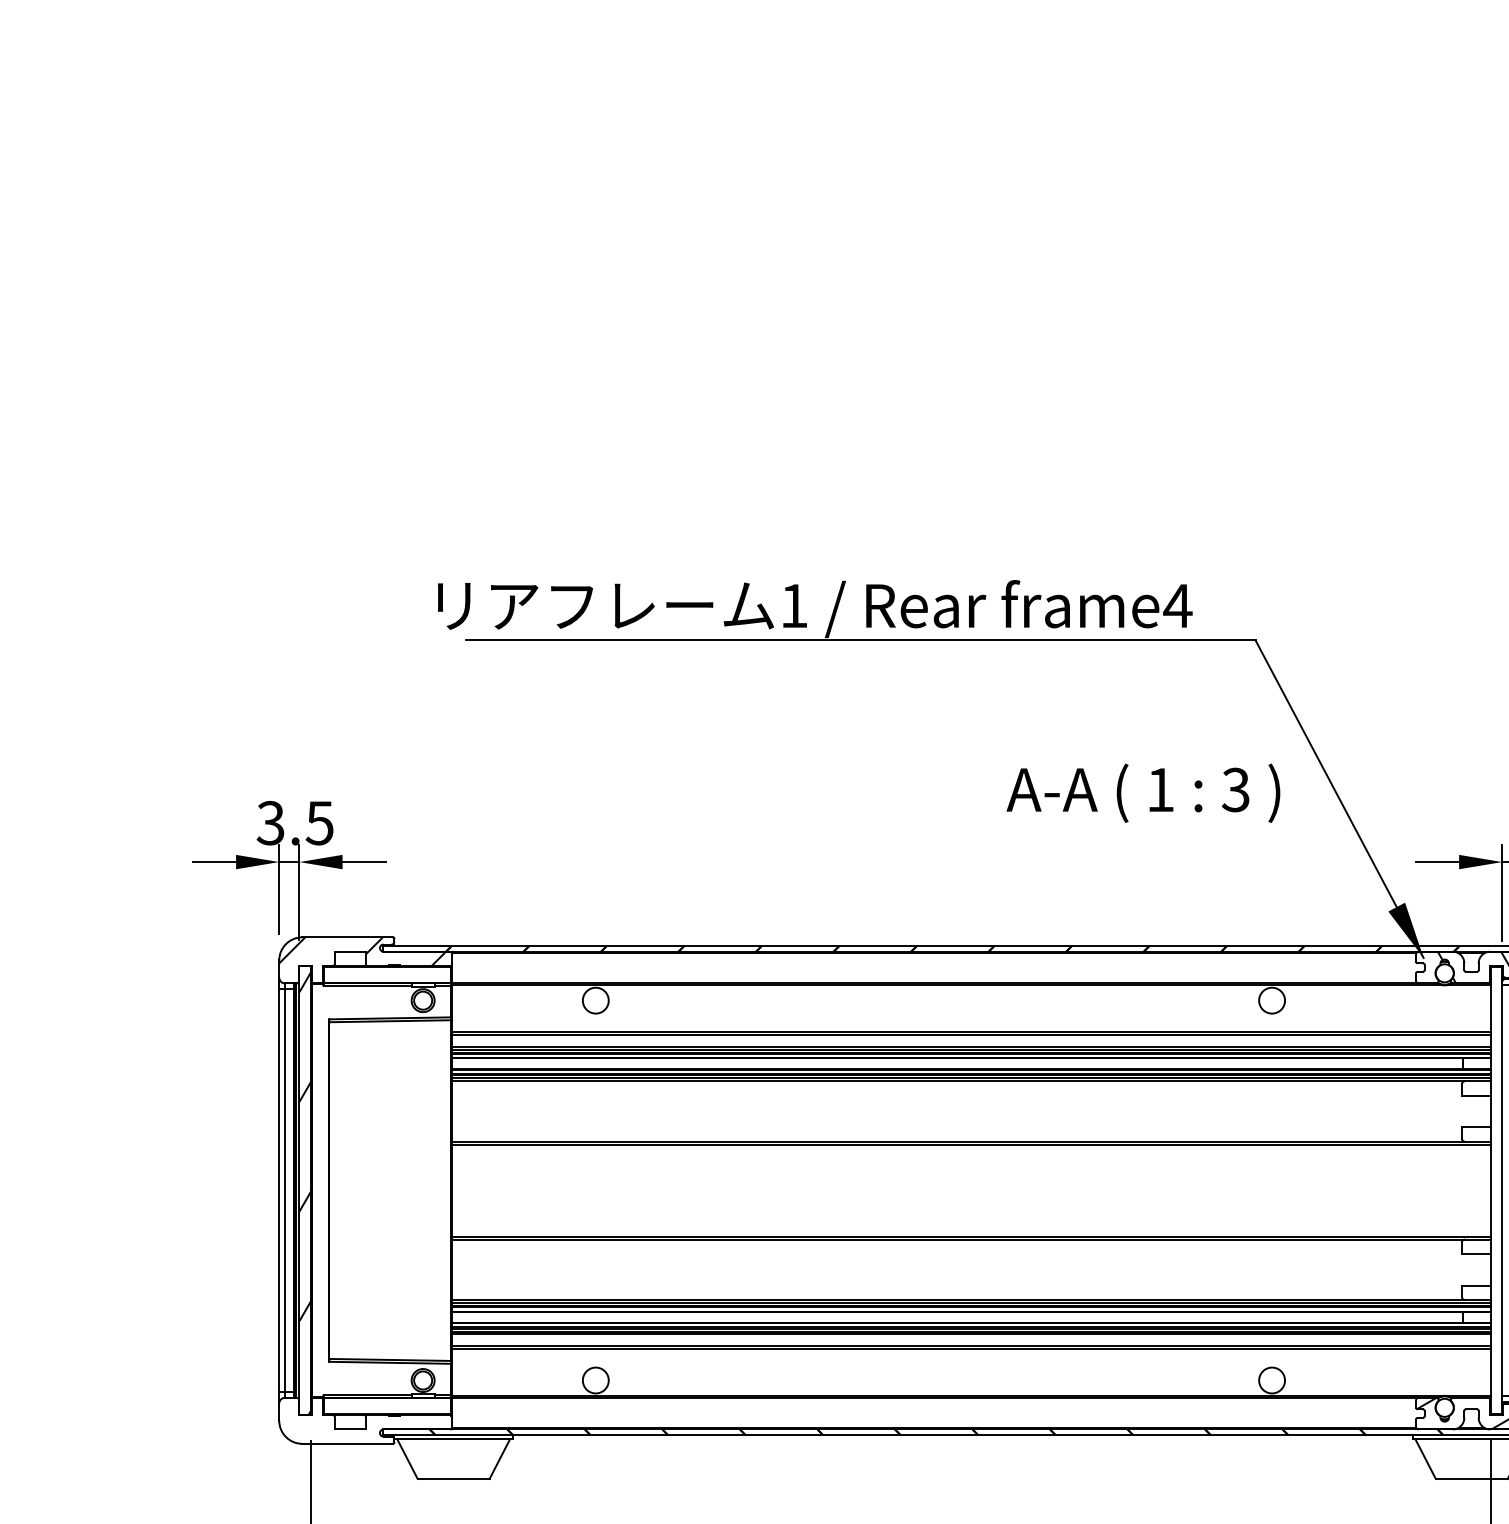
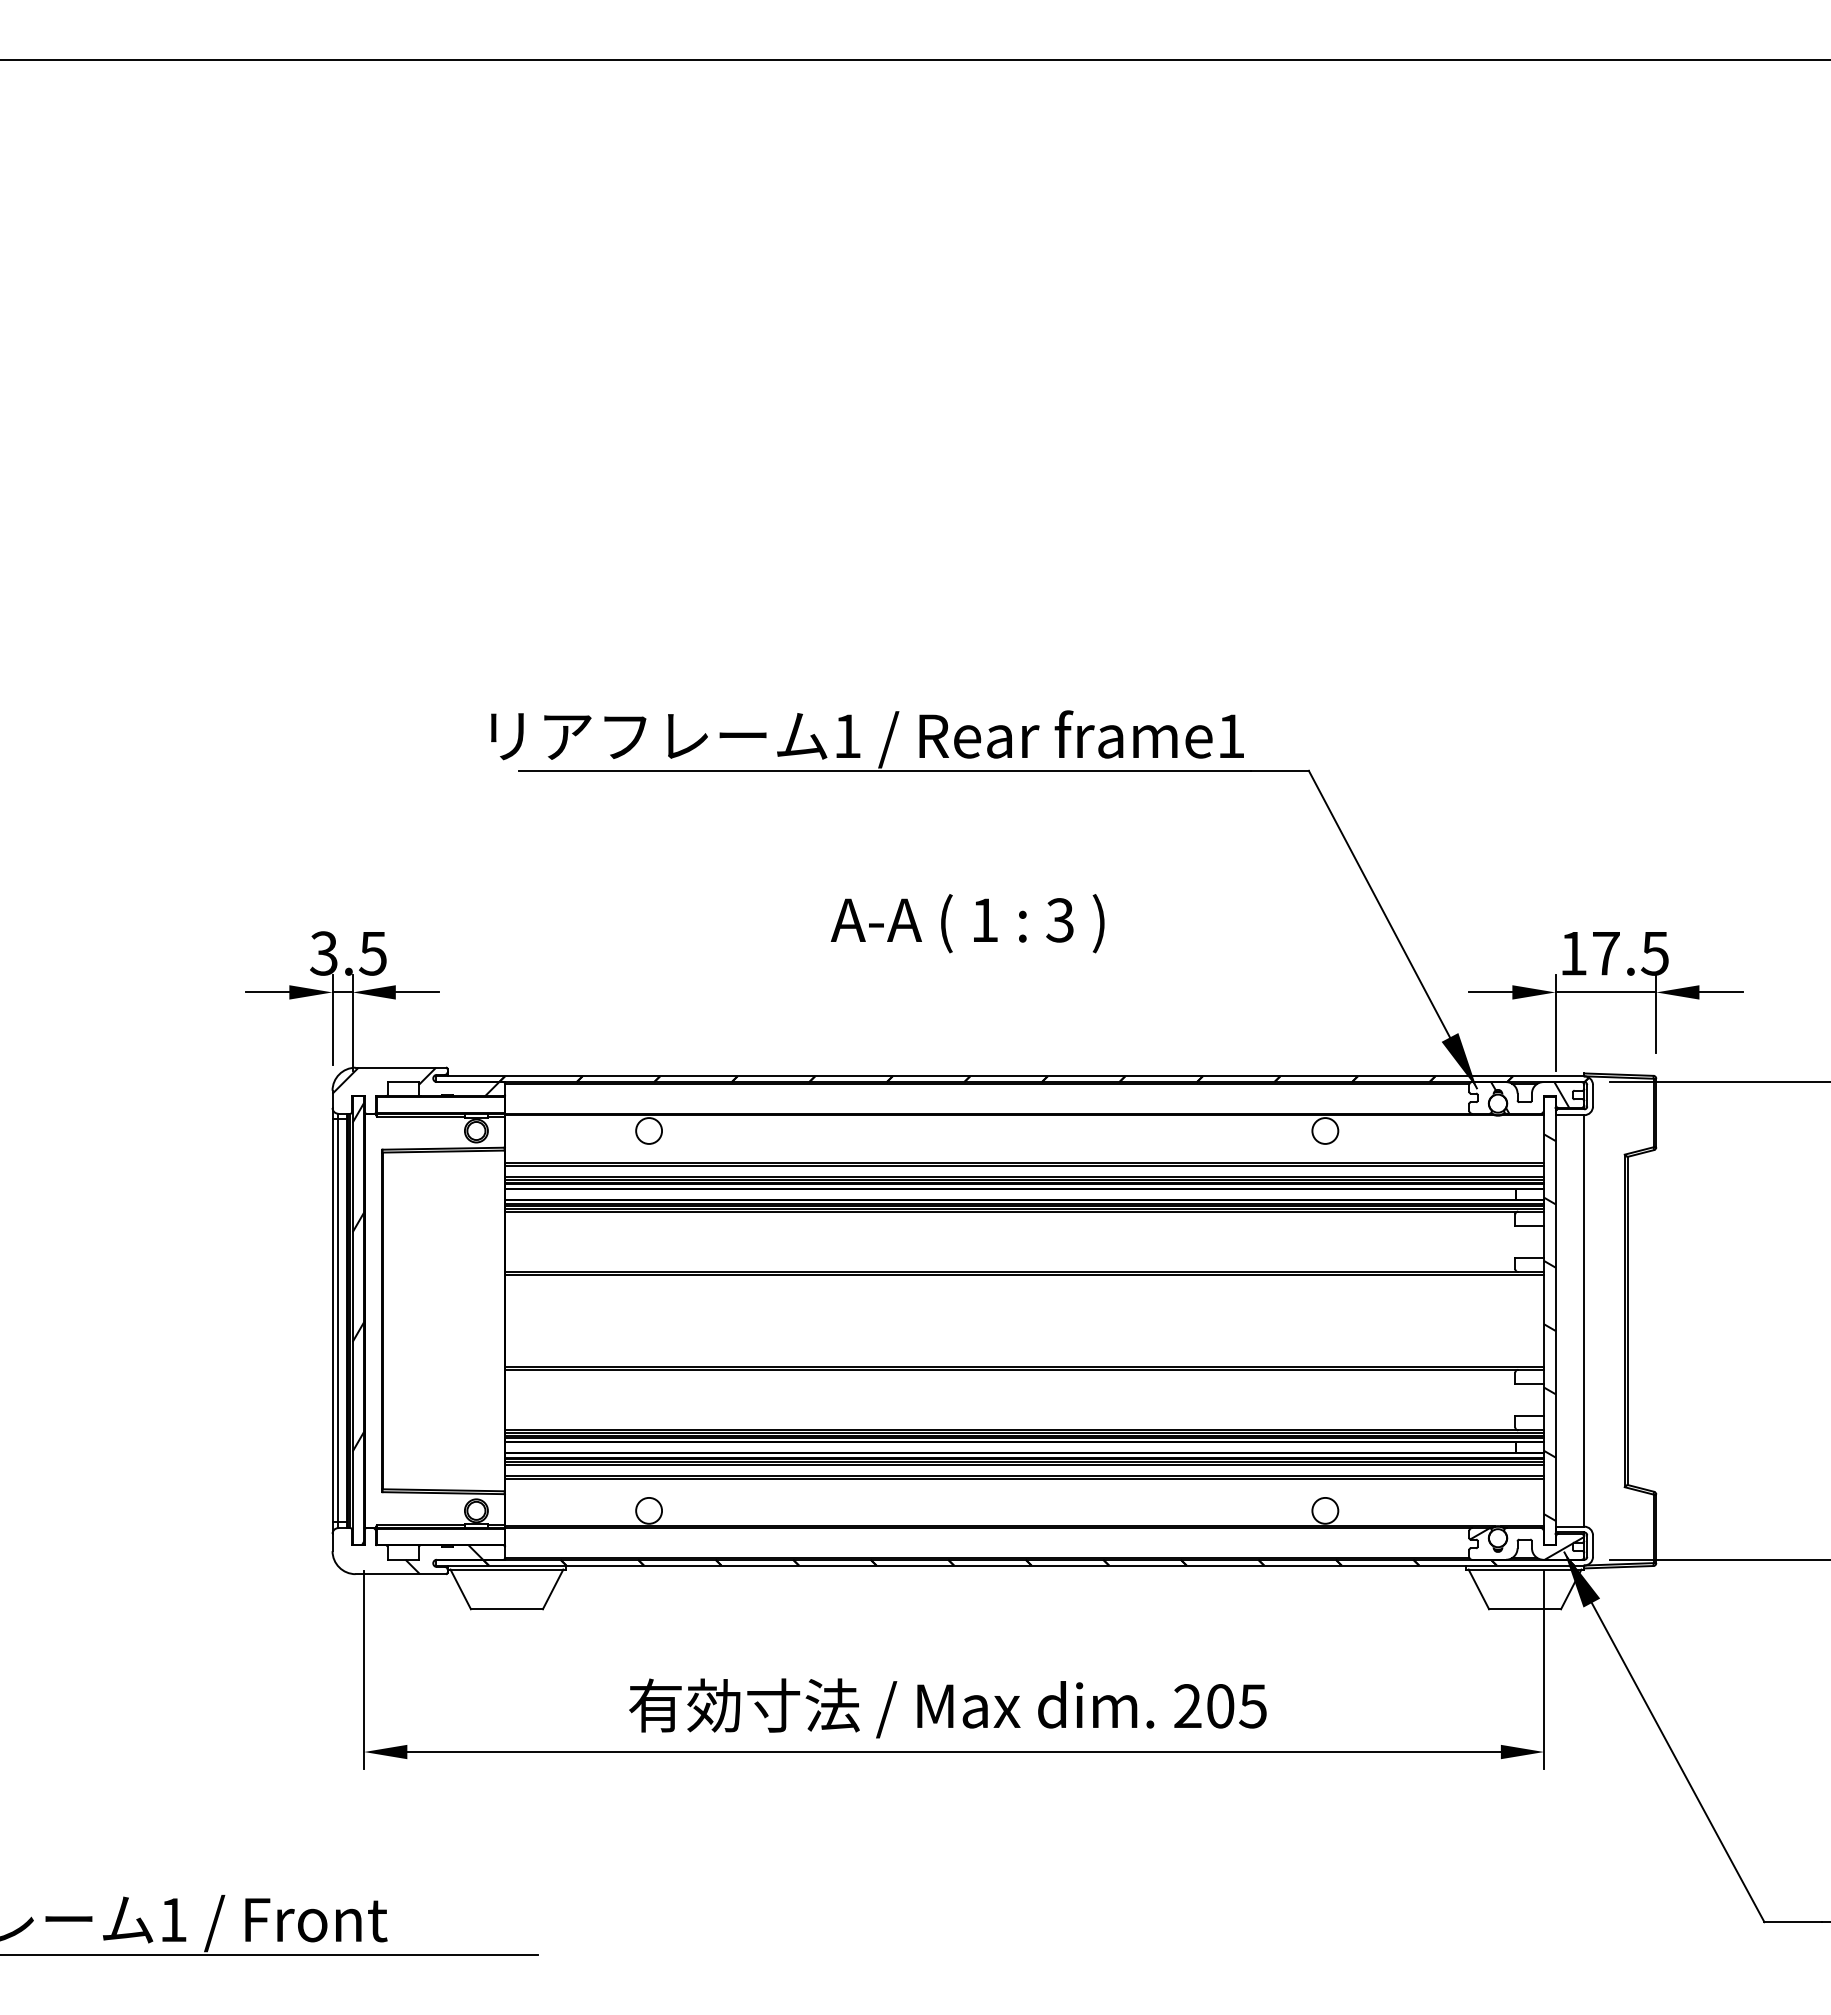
text: (1177, 605) -> (1230, 735), frame4 -> frame1
text: (1143, 793) -> (967, 923), moved
hatch: (1496, 1197) -> (1549, 1327), added
hatch: (375, 1421) -> (428, 1551), added

